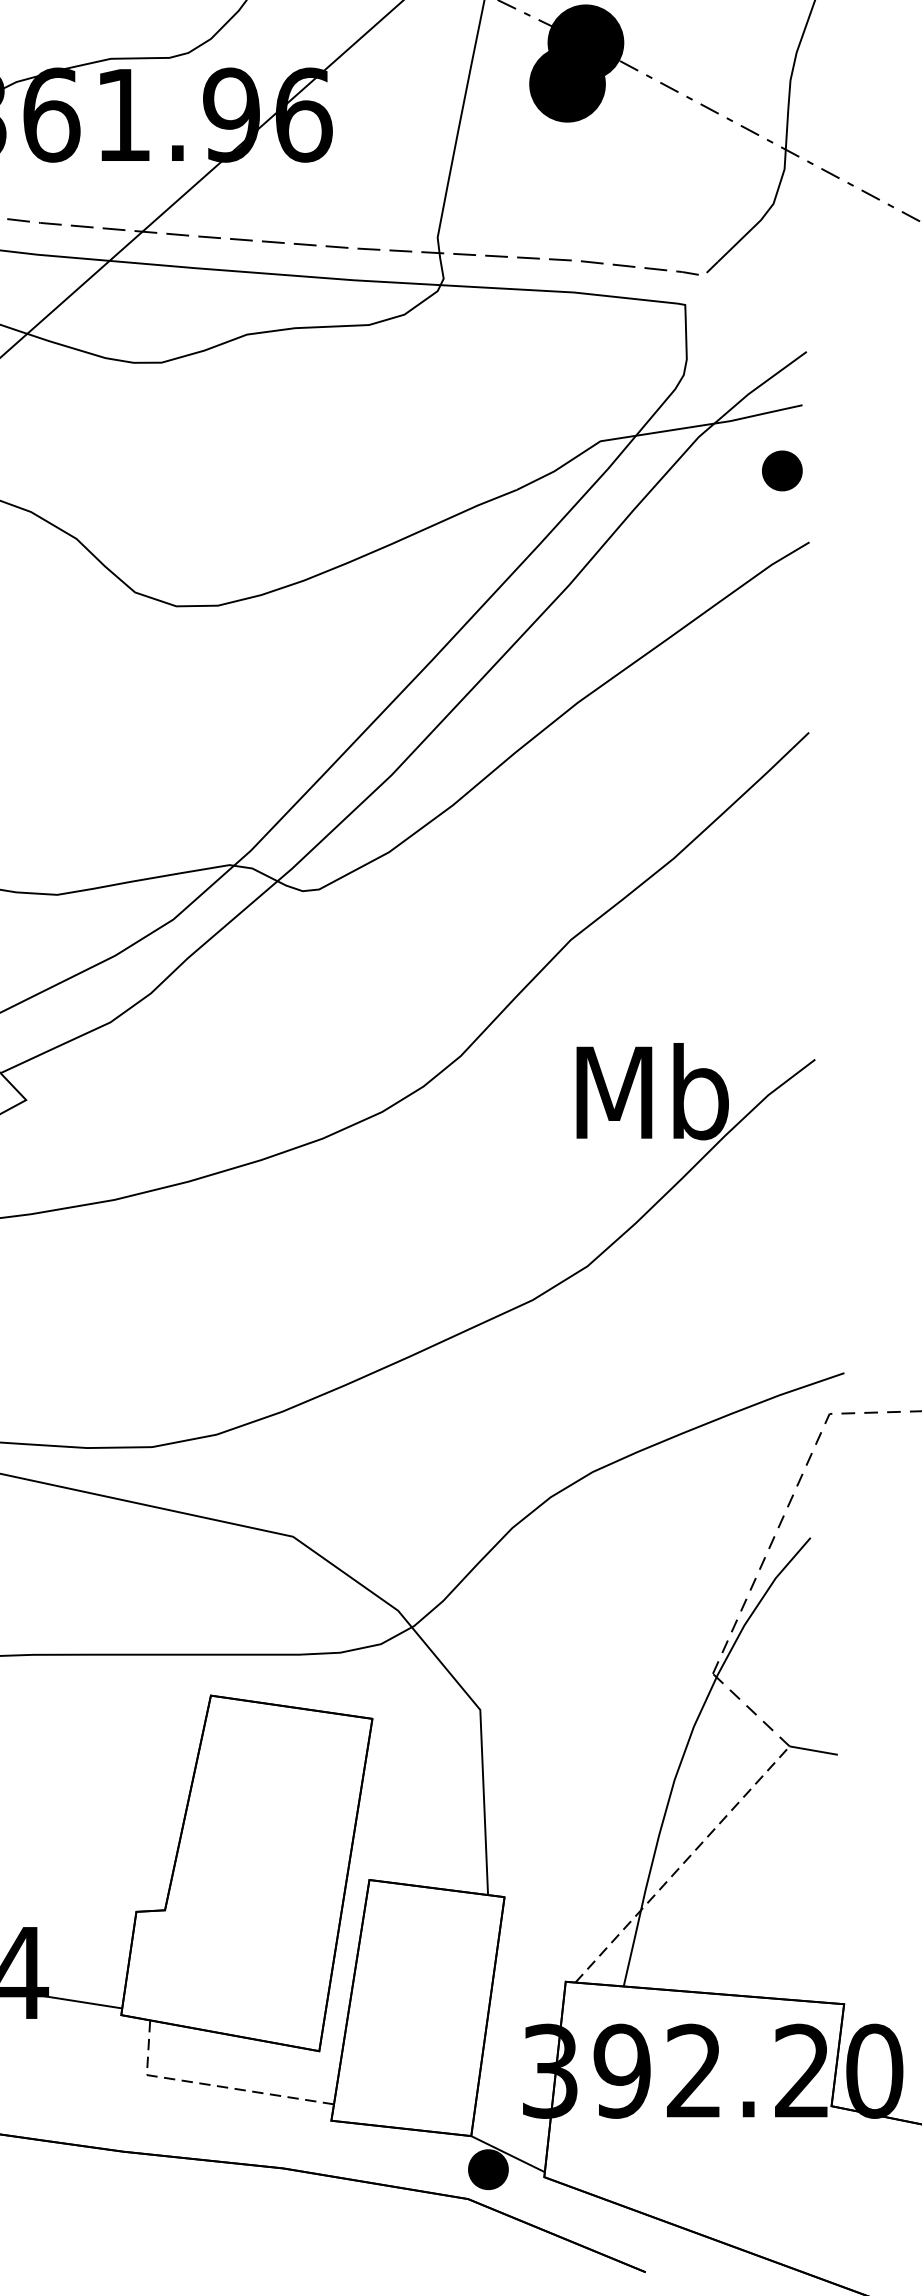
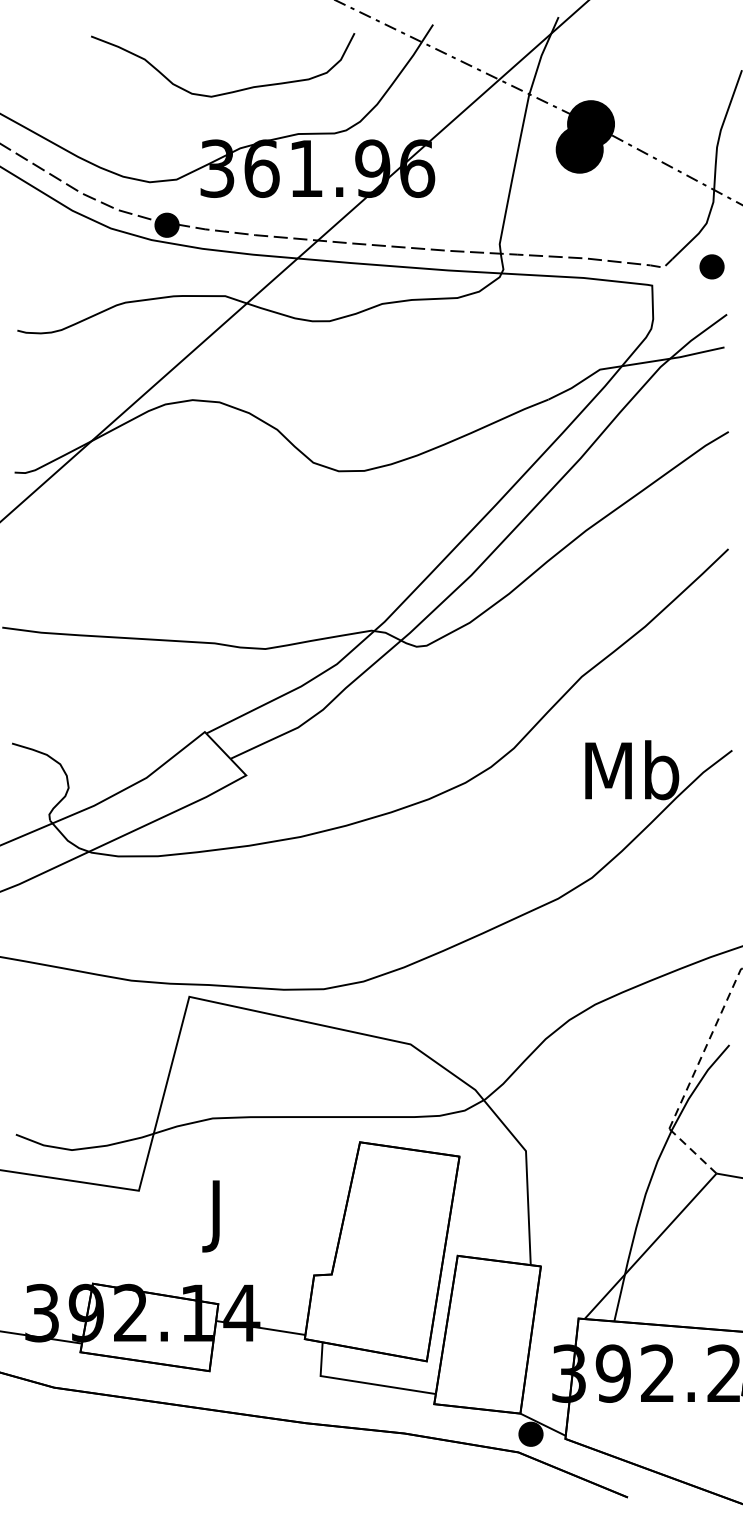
part: (781, 470) -> (711, 266), moved
line: (682, 1863) -> (650, 1245), dashed -> solid
line: (213, 2085) -> (361, 1382), dashed -> solid

